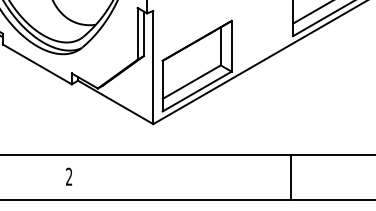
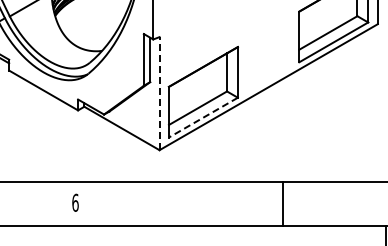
line: (153, 67) -> (159, 93), solid -> dashed
line: (197, 91) -> (203, 117), solid -> dashed
text: (69, 176) -> (75, 202), 2 -> 6
line: (291, 177) -> (282, 203), moved

